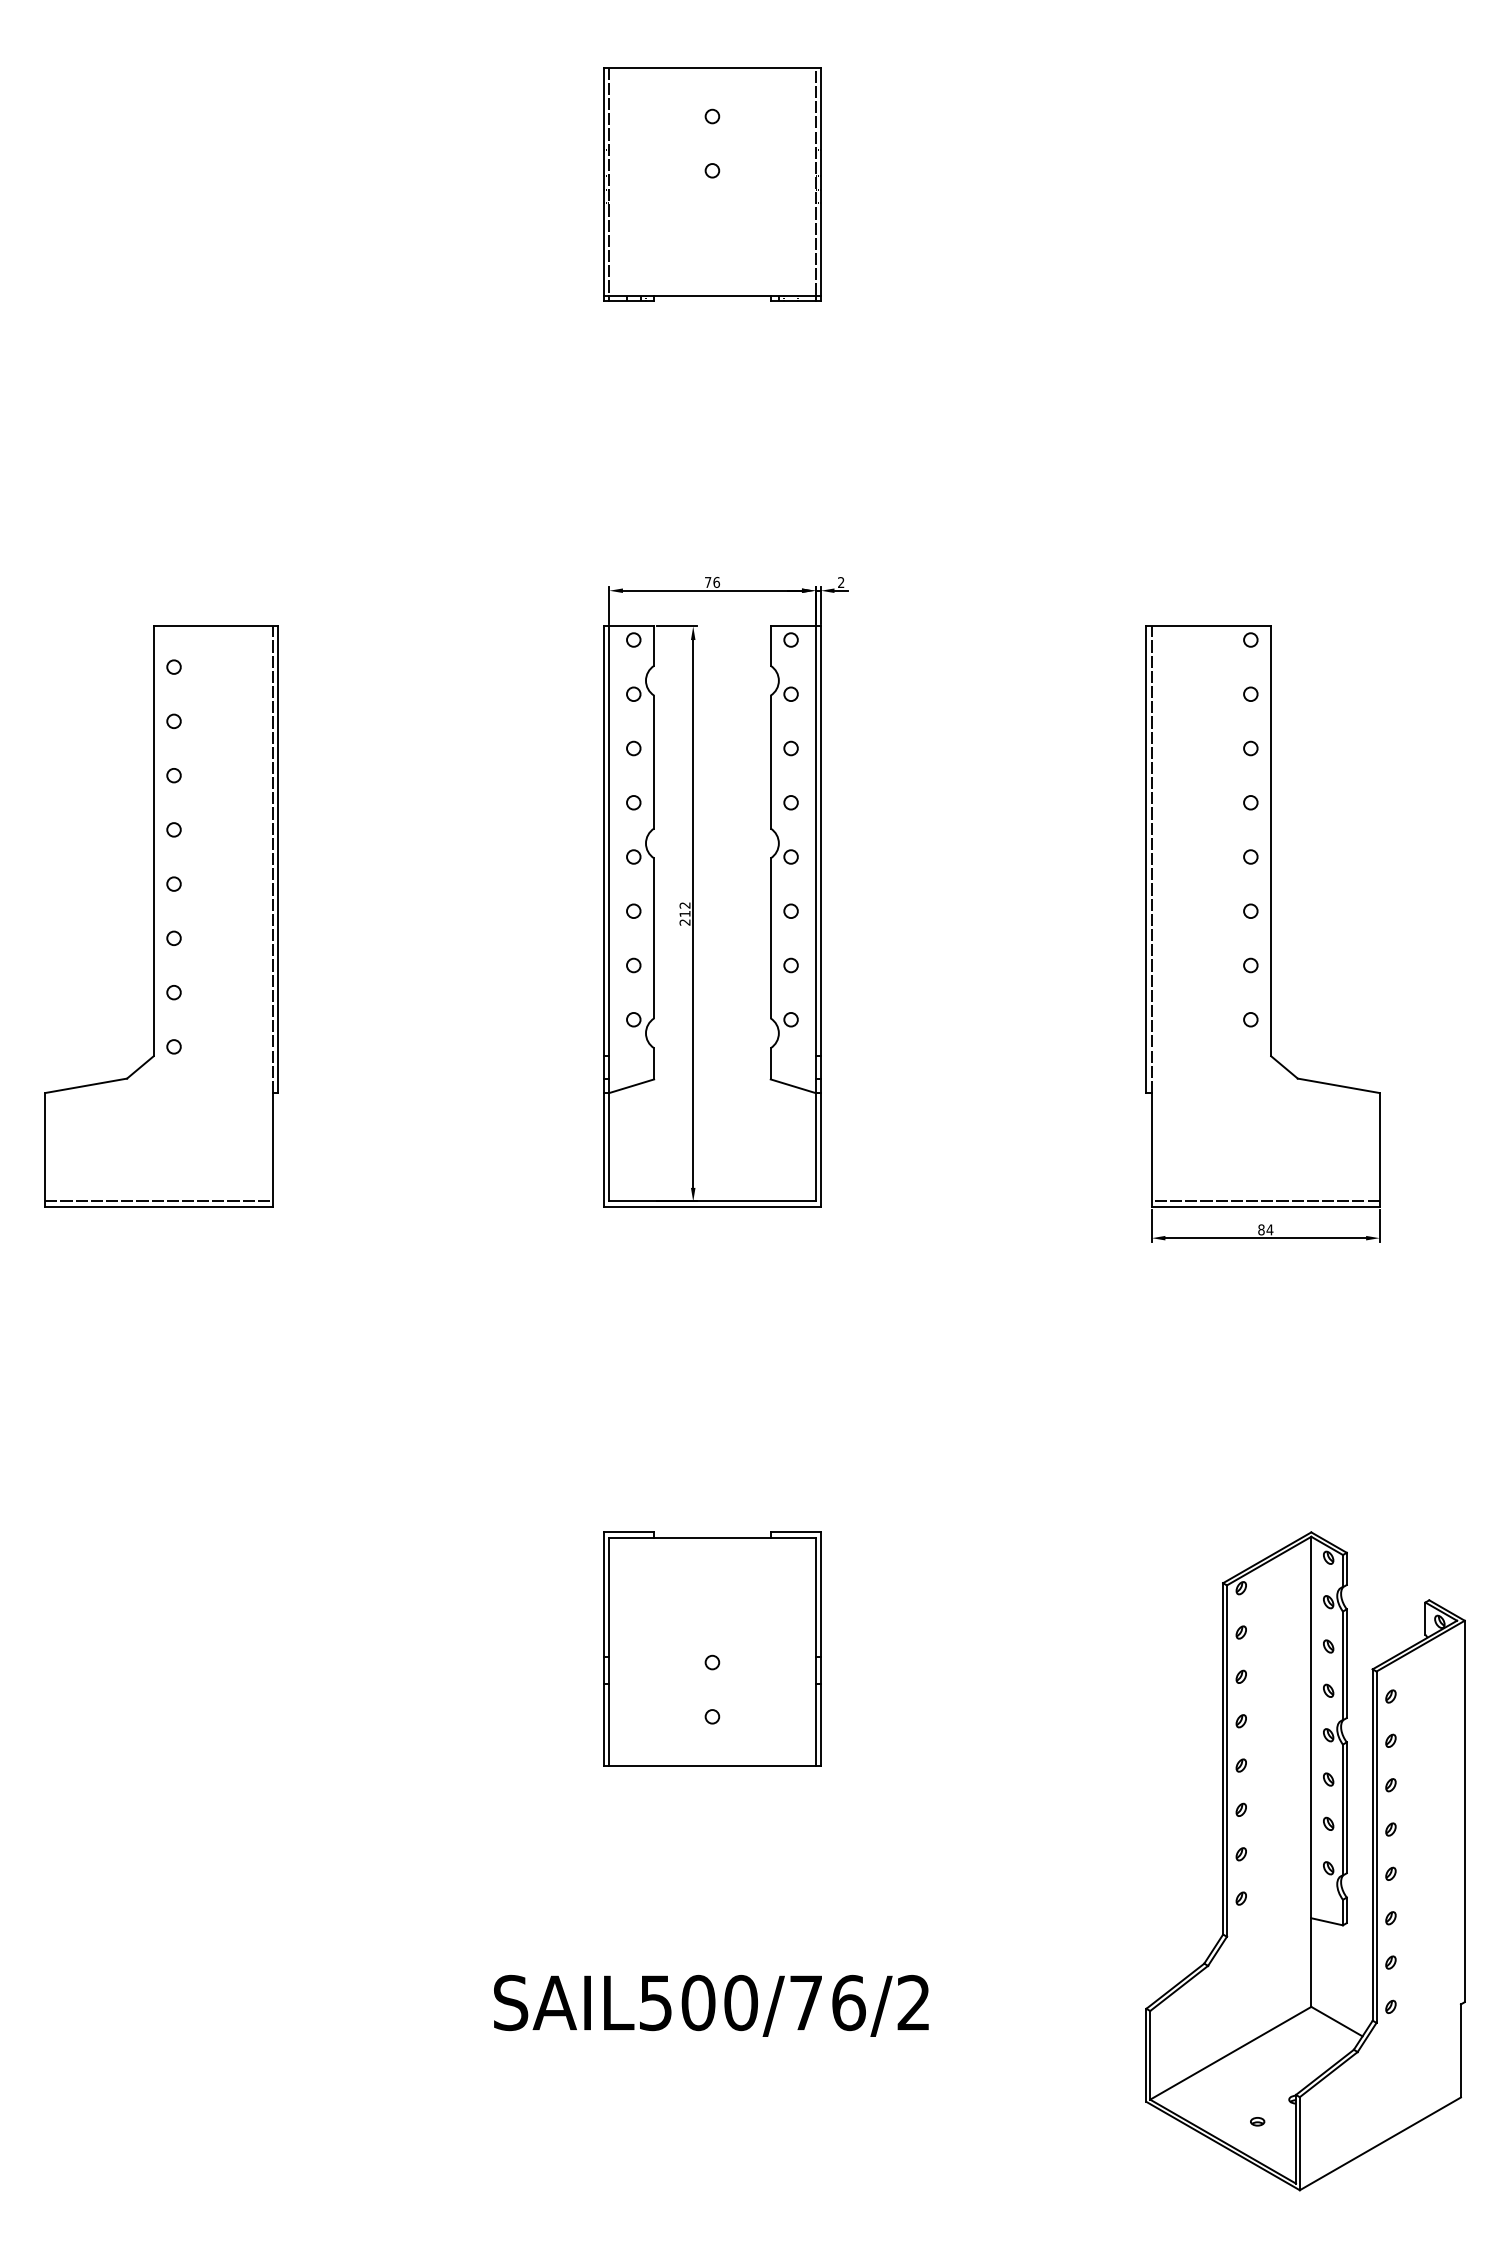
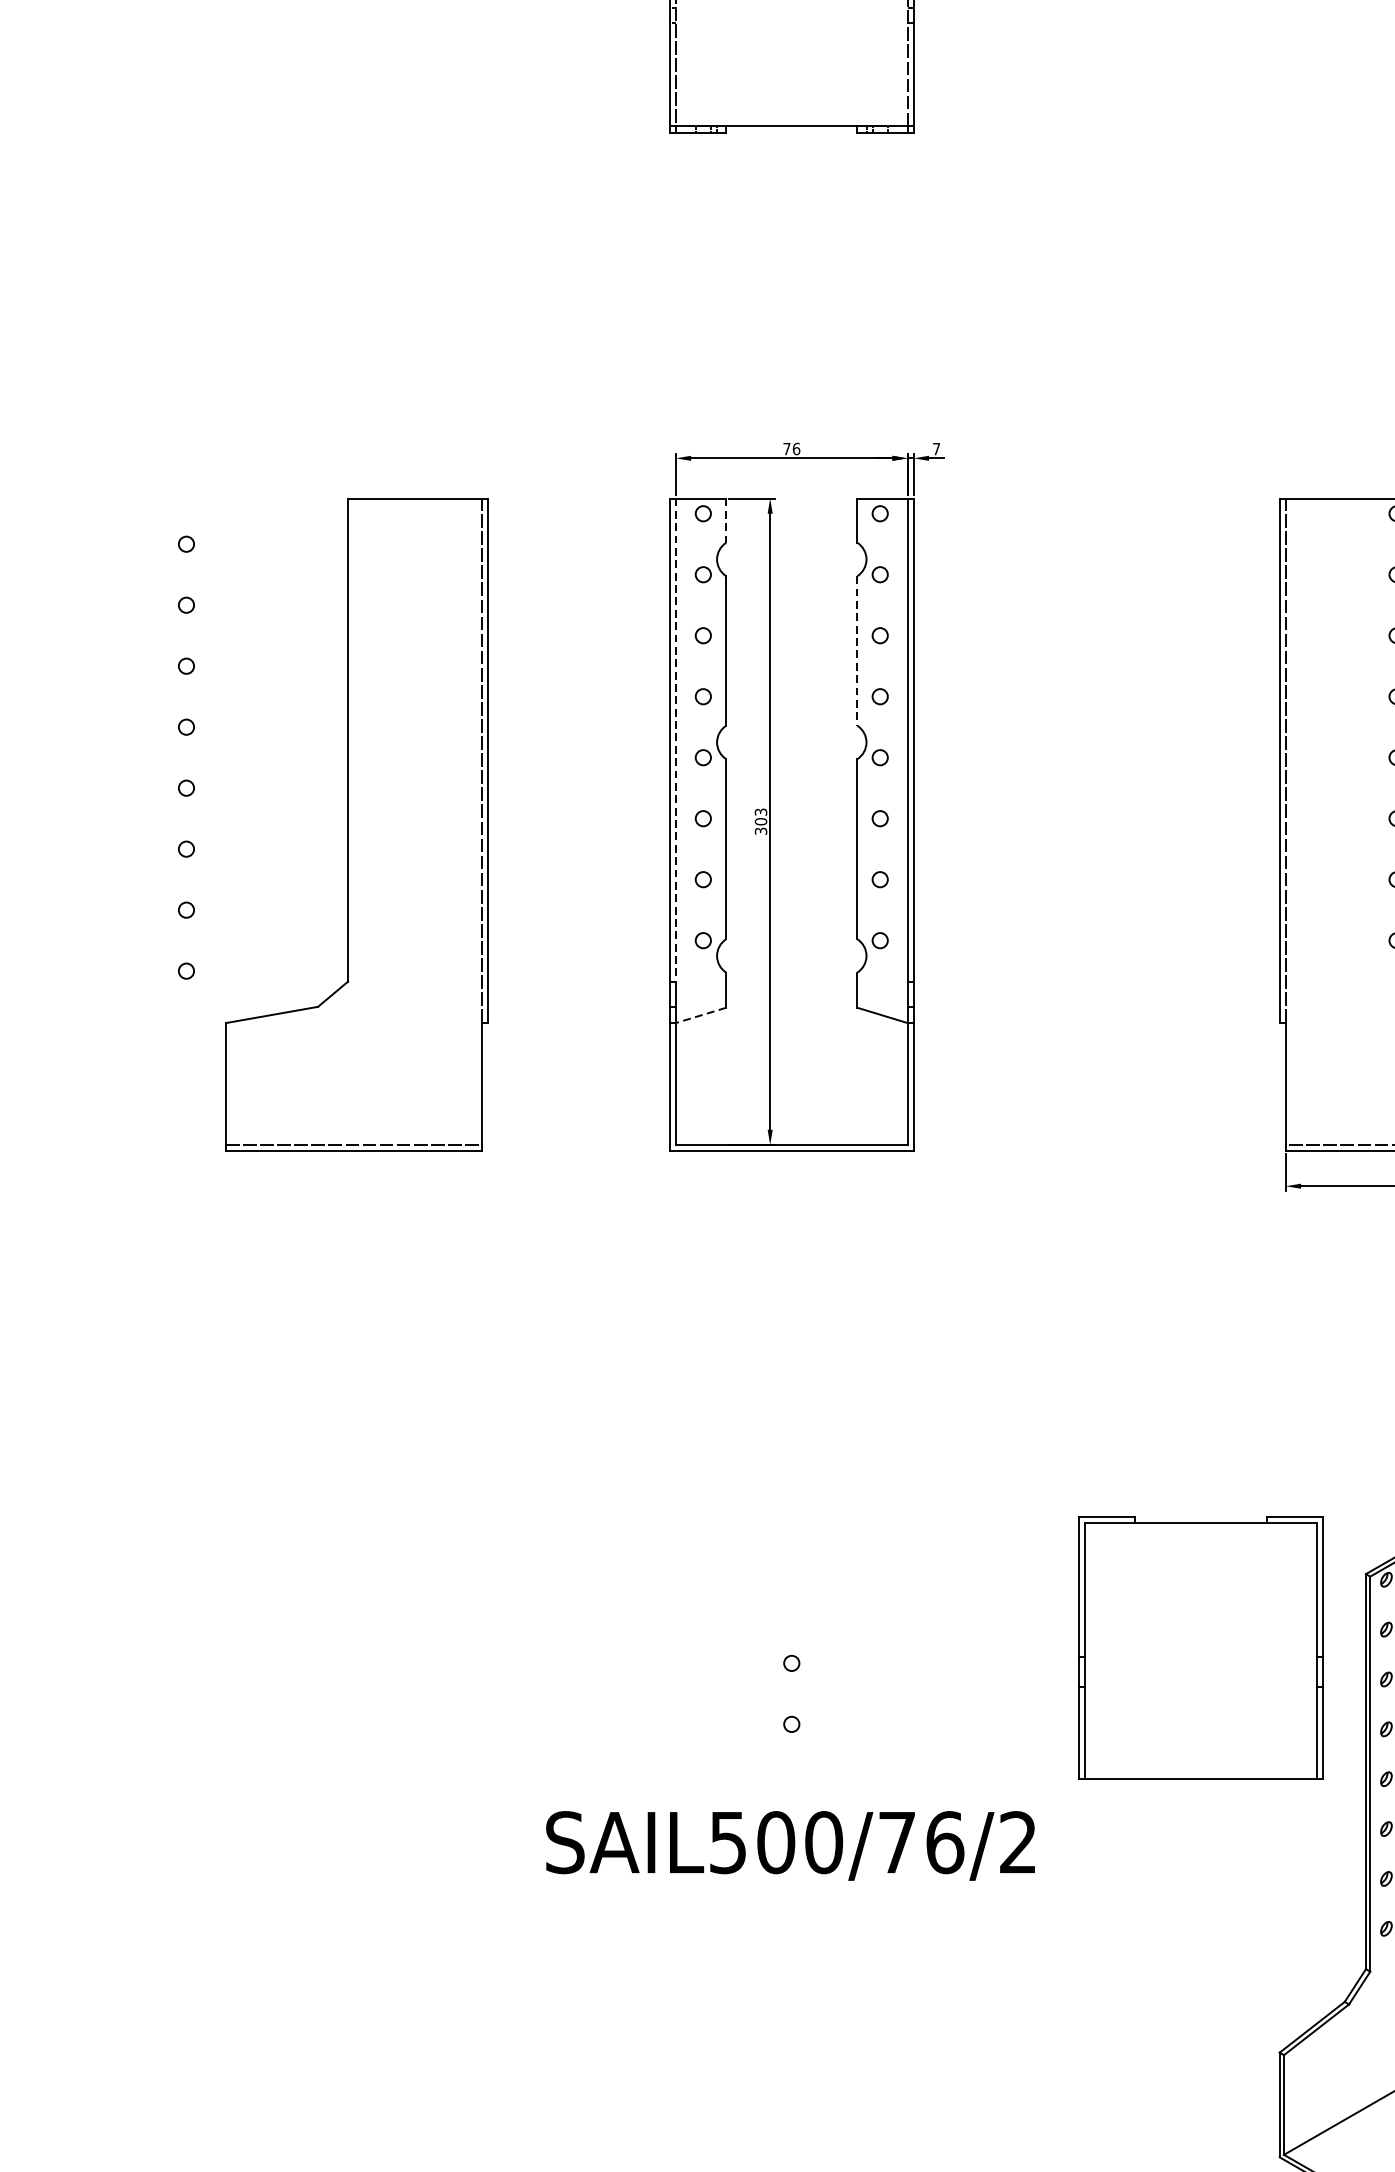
text: (841, 582) -> (936, 449), 2 -> 7
line: (654, 646) -> (726, 521), solid -> dashed
line: (770, 762) -> (857, 651), solid -> dashed
line: (609, 841) -> (676, 740), solid -> dashed
text: (684, 913) -> (760, 821), 212 -> 303
part: (161, 916) -> (356, 824), moved
line: (631, 1086) -> (700, 1015), solid -> dashed
part: (712, 1648) -> (1201, 1647), moved
text: (711, 2005) -> (790, 1845), moved

